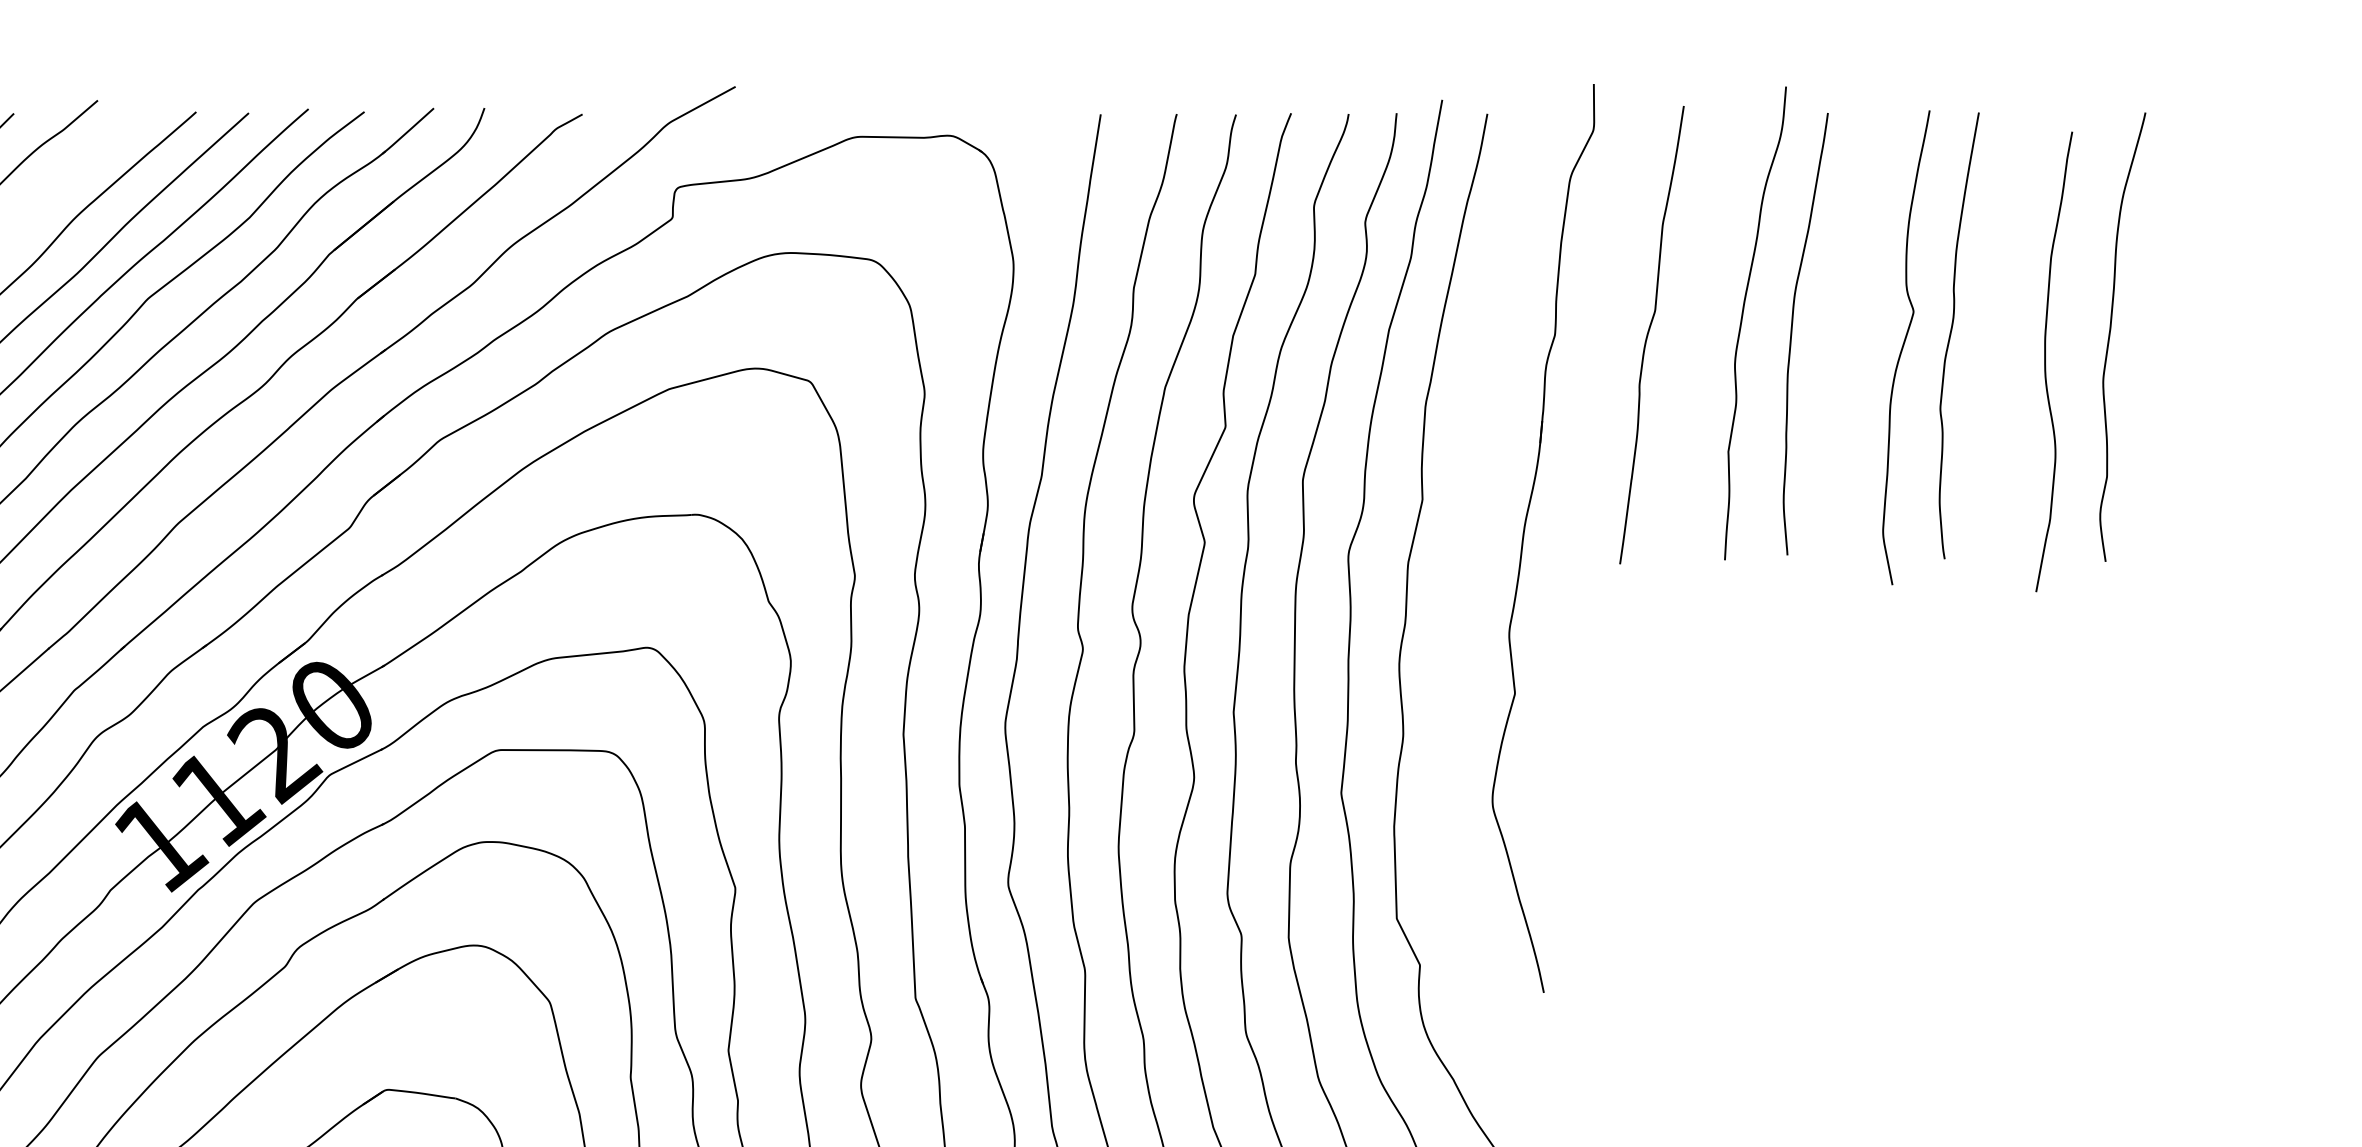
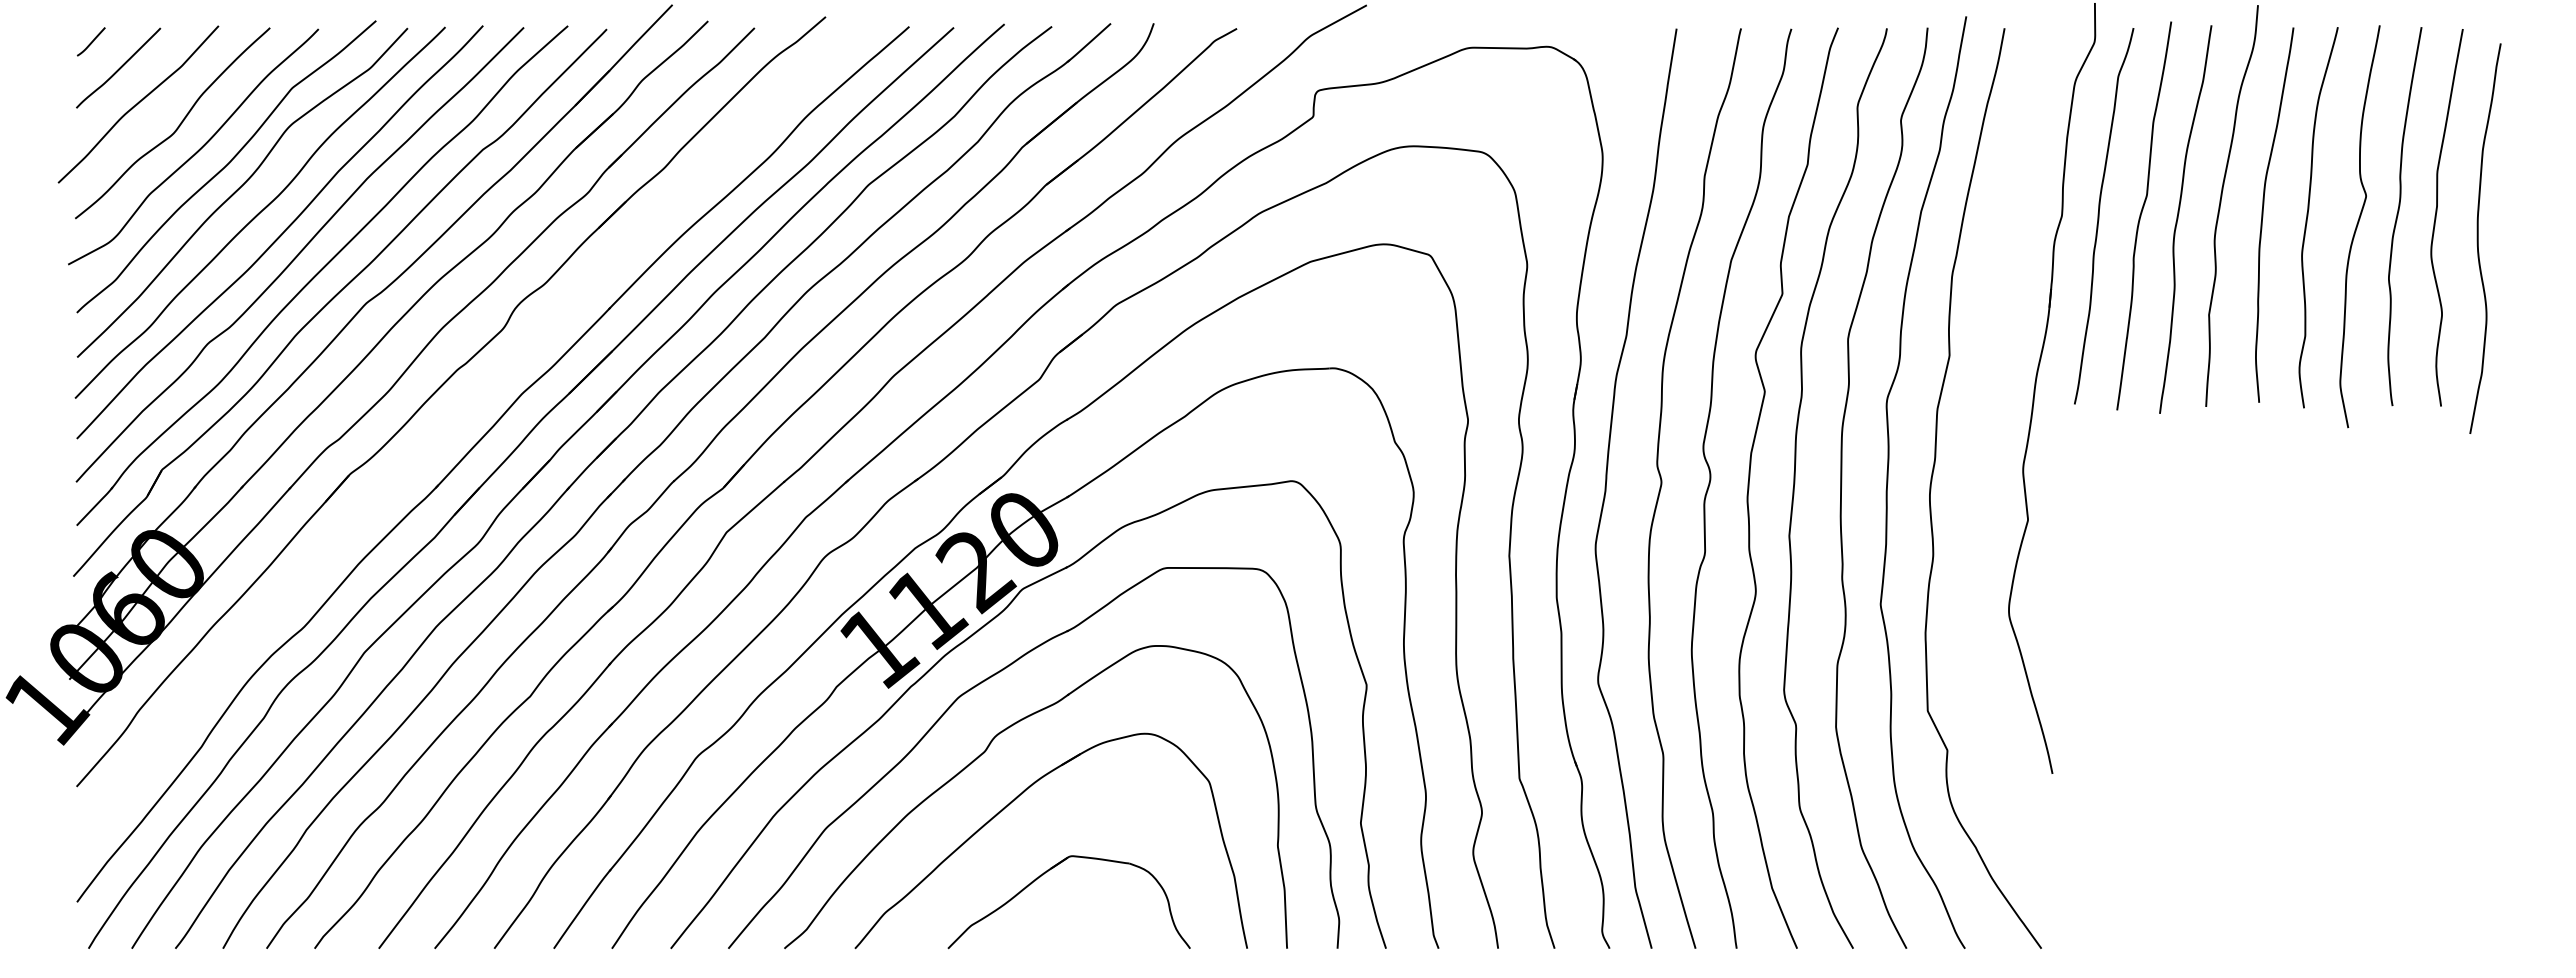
curve: (1599, 335) -> (2099, 216), added
curve: (2110, 335) -> (2308, 216), moved
curve: (1996, 336) -> (2436, 217), added
curve: (1692, 339) -> (2178, 219), added

